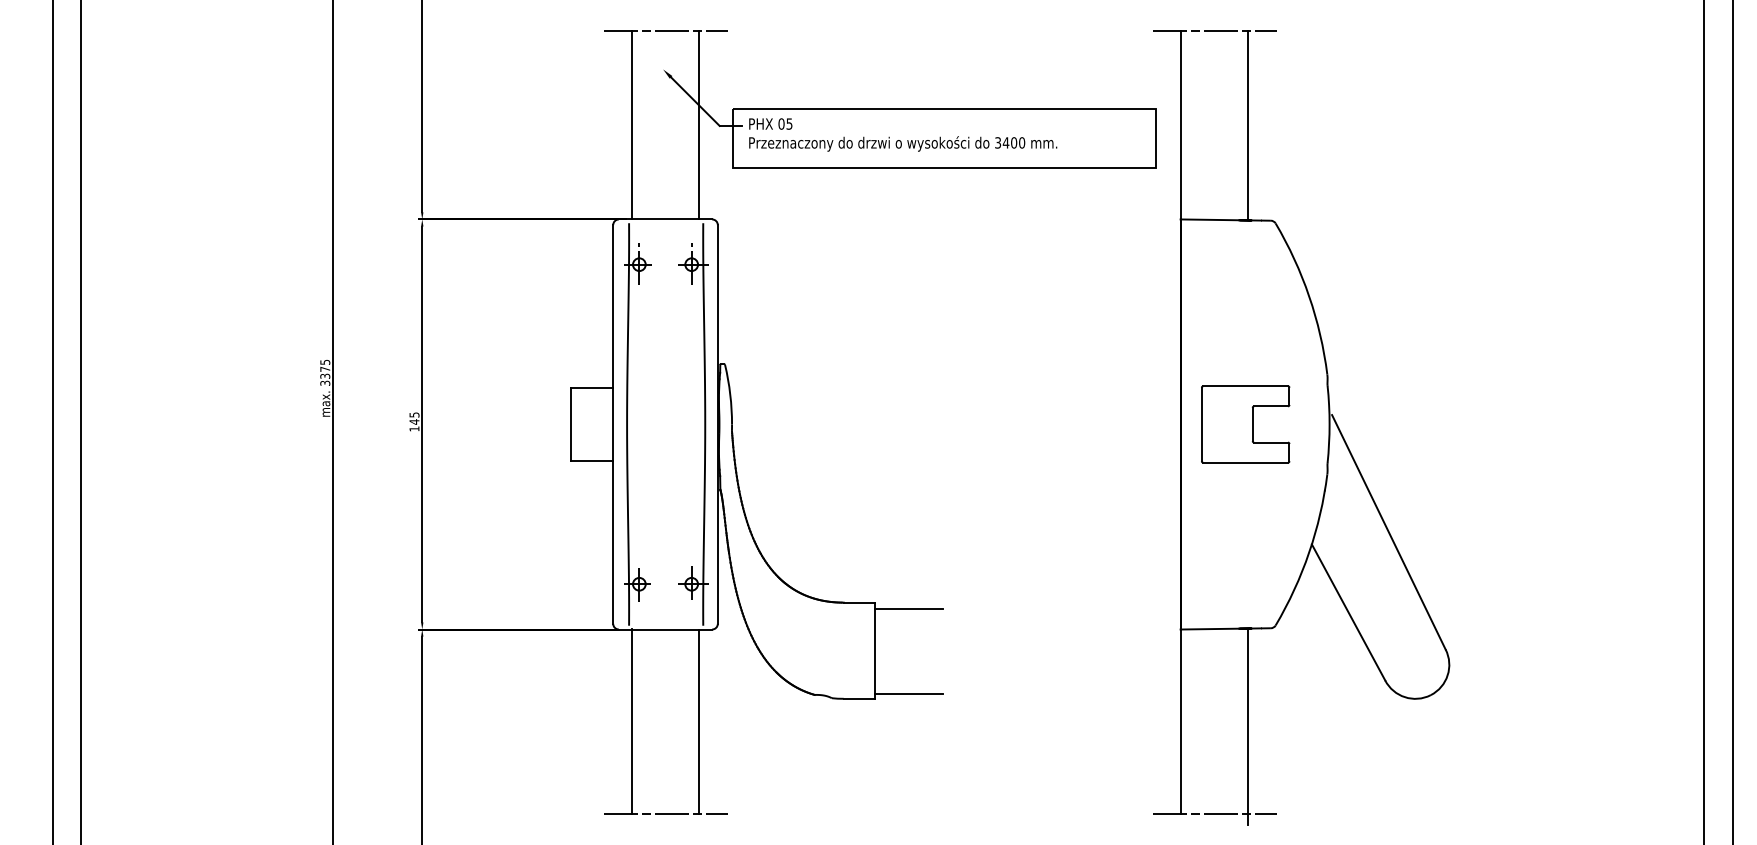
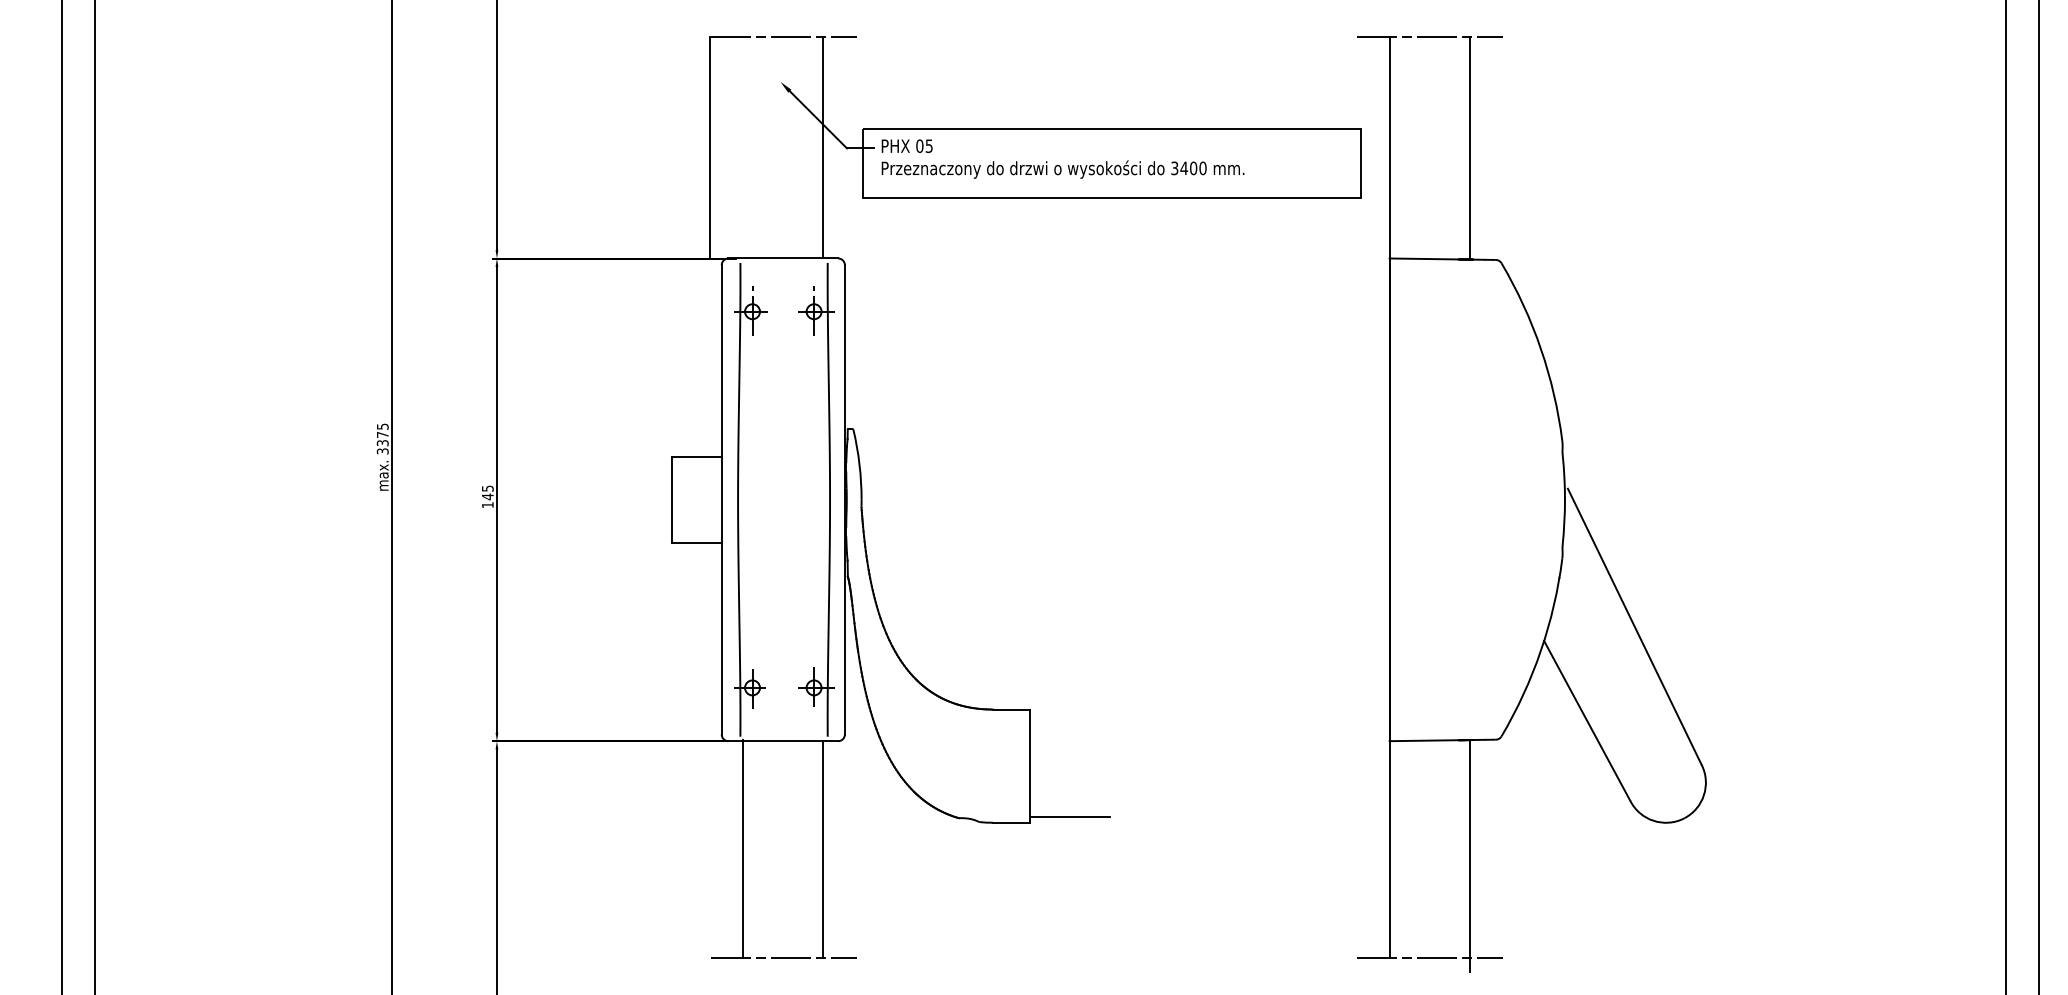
line: (631, 125) -> (710, 147), moved
part: (1245, 424) -> (1465, 499), removed
line: (908, 609) -> (1069, 717), removed

